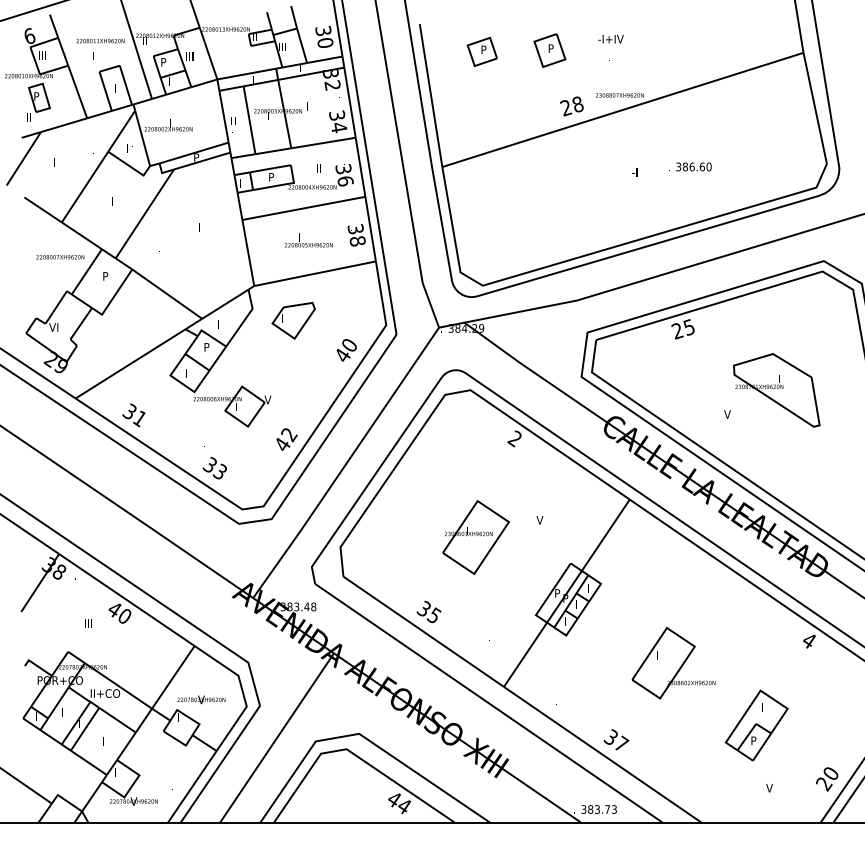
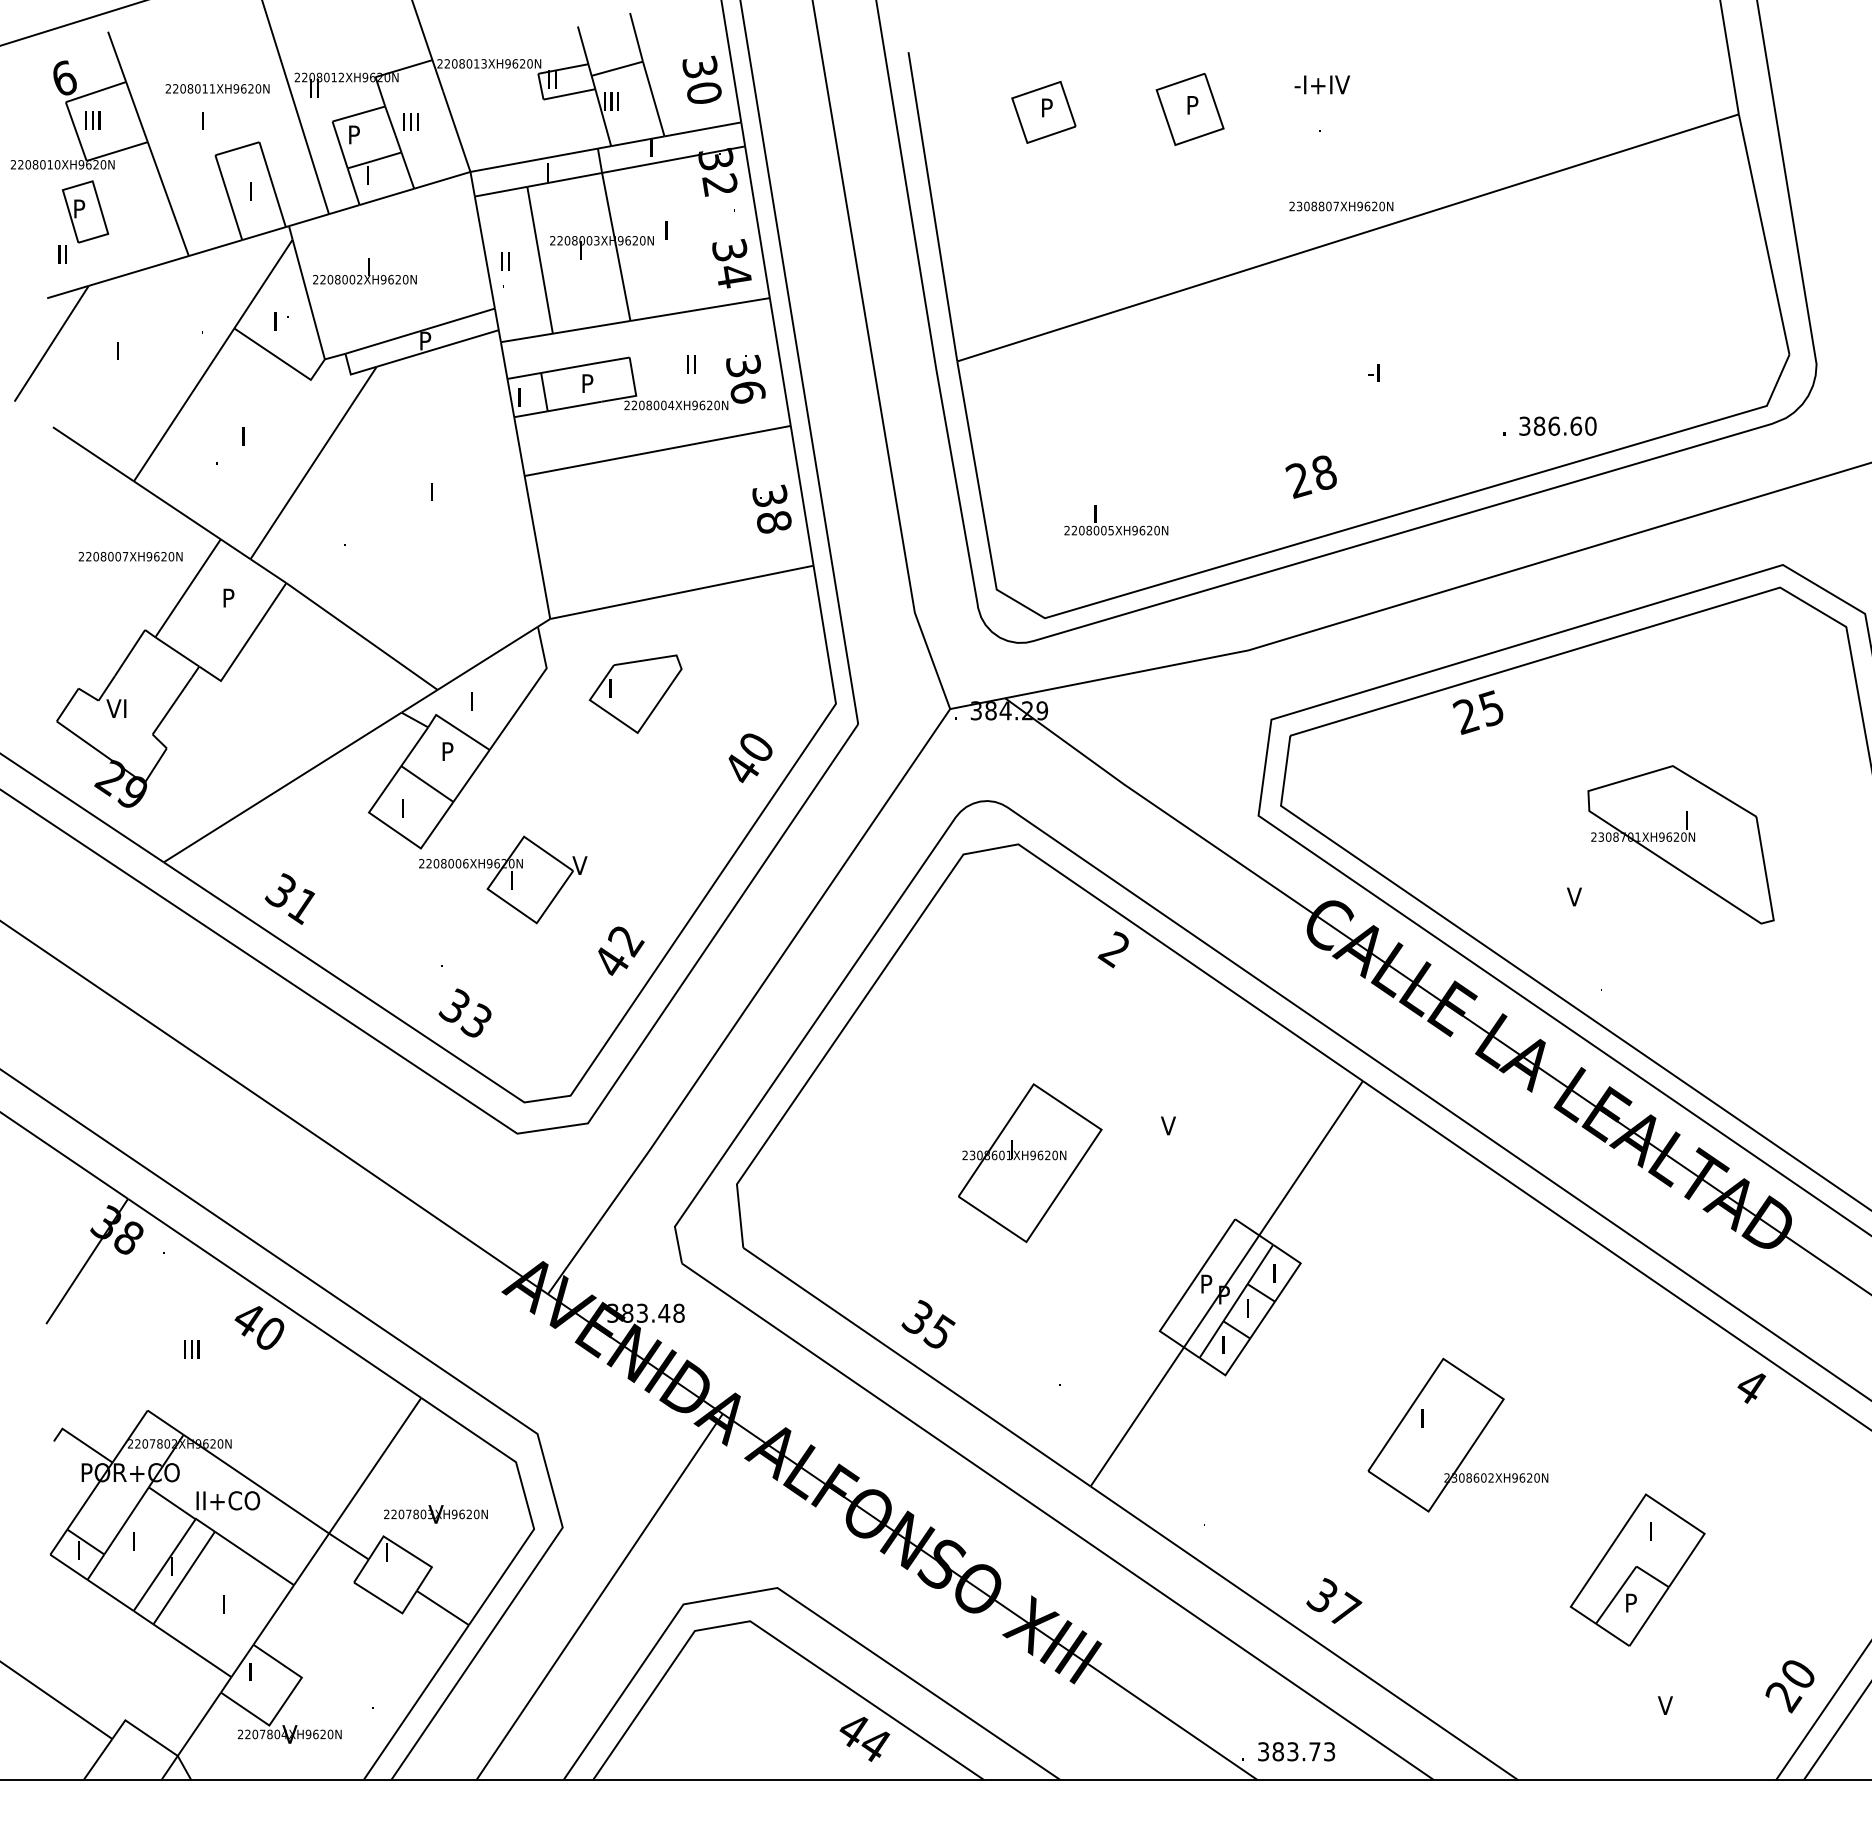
text: (571, 106) -> (1310, 477), moved
text: (690, 166) -> (1550, 425), moved
text: (308, 240) -> (1115, 520), moved

